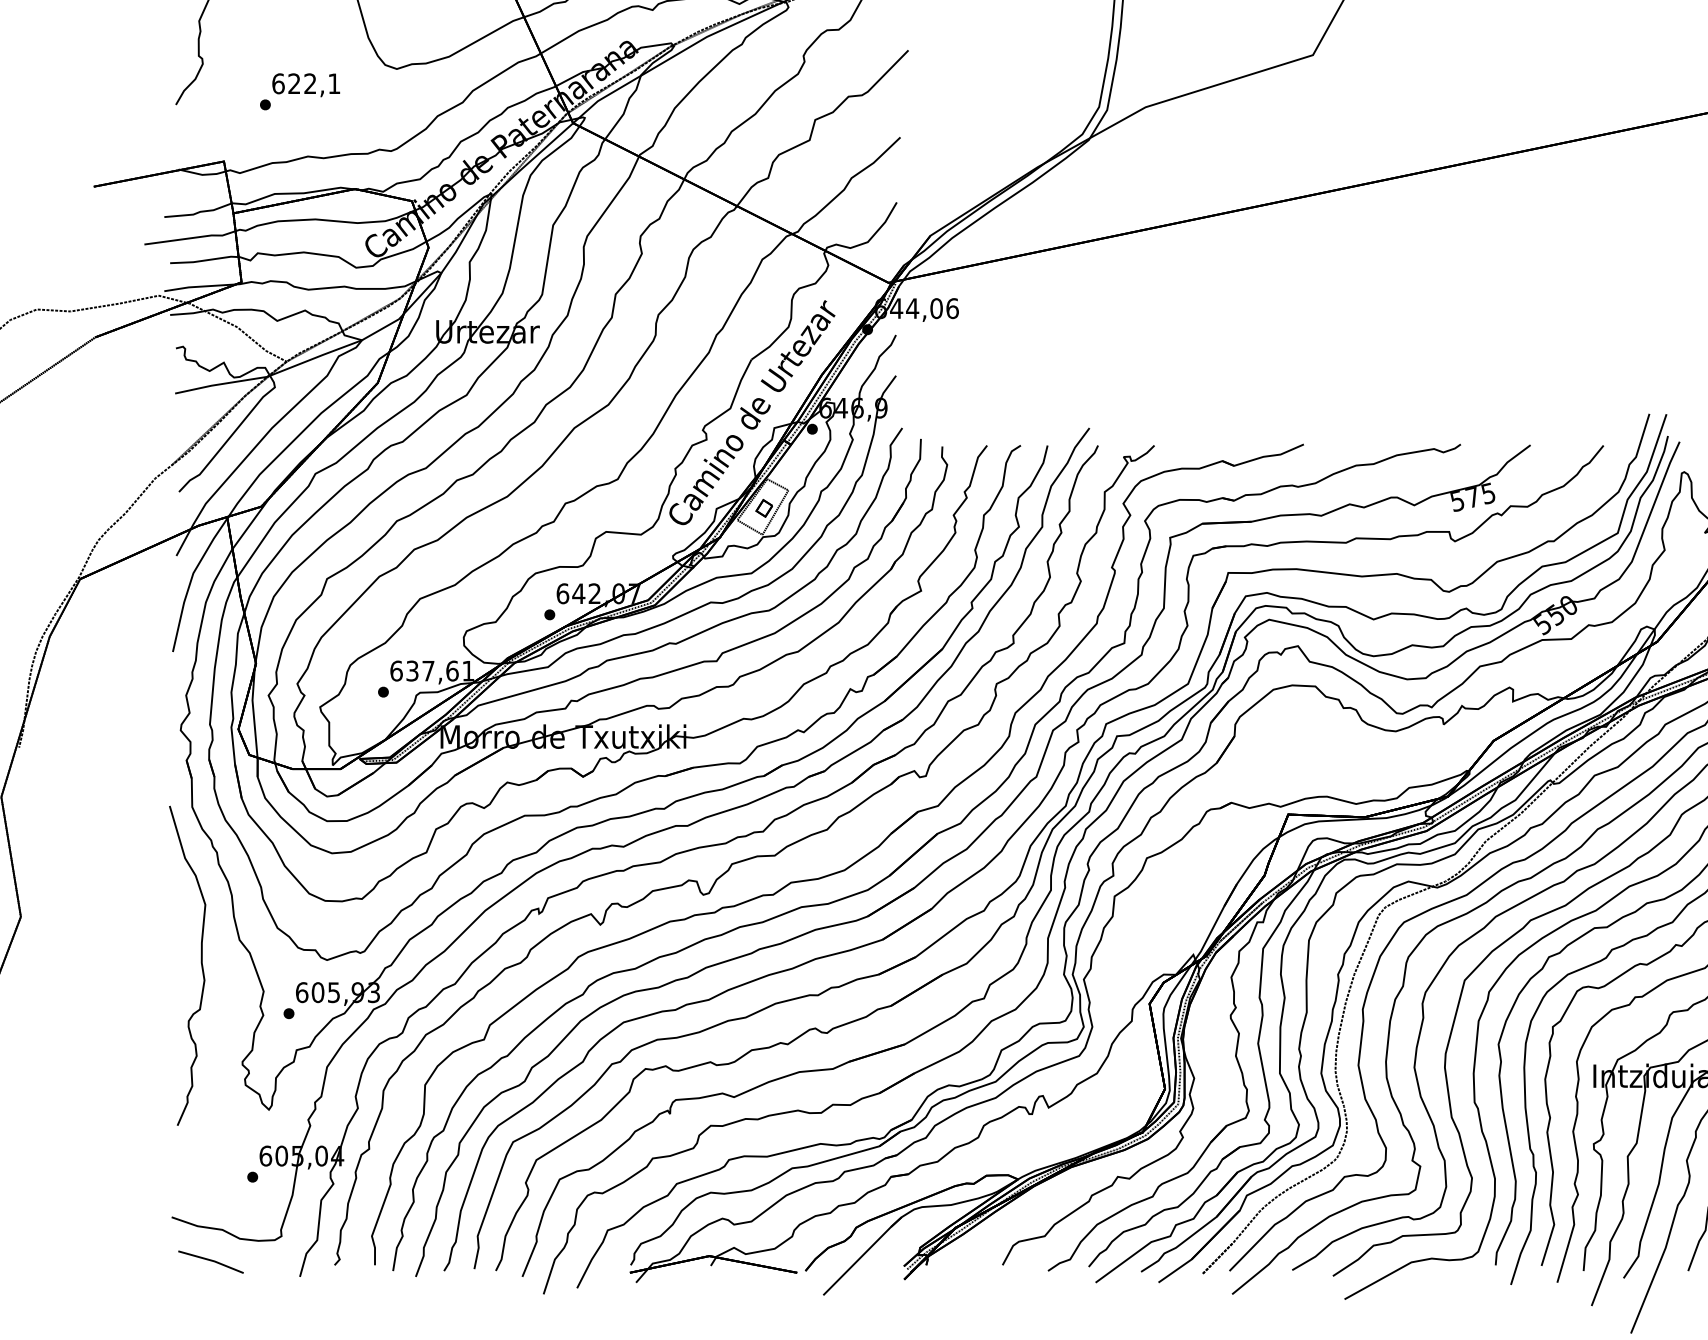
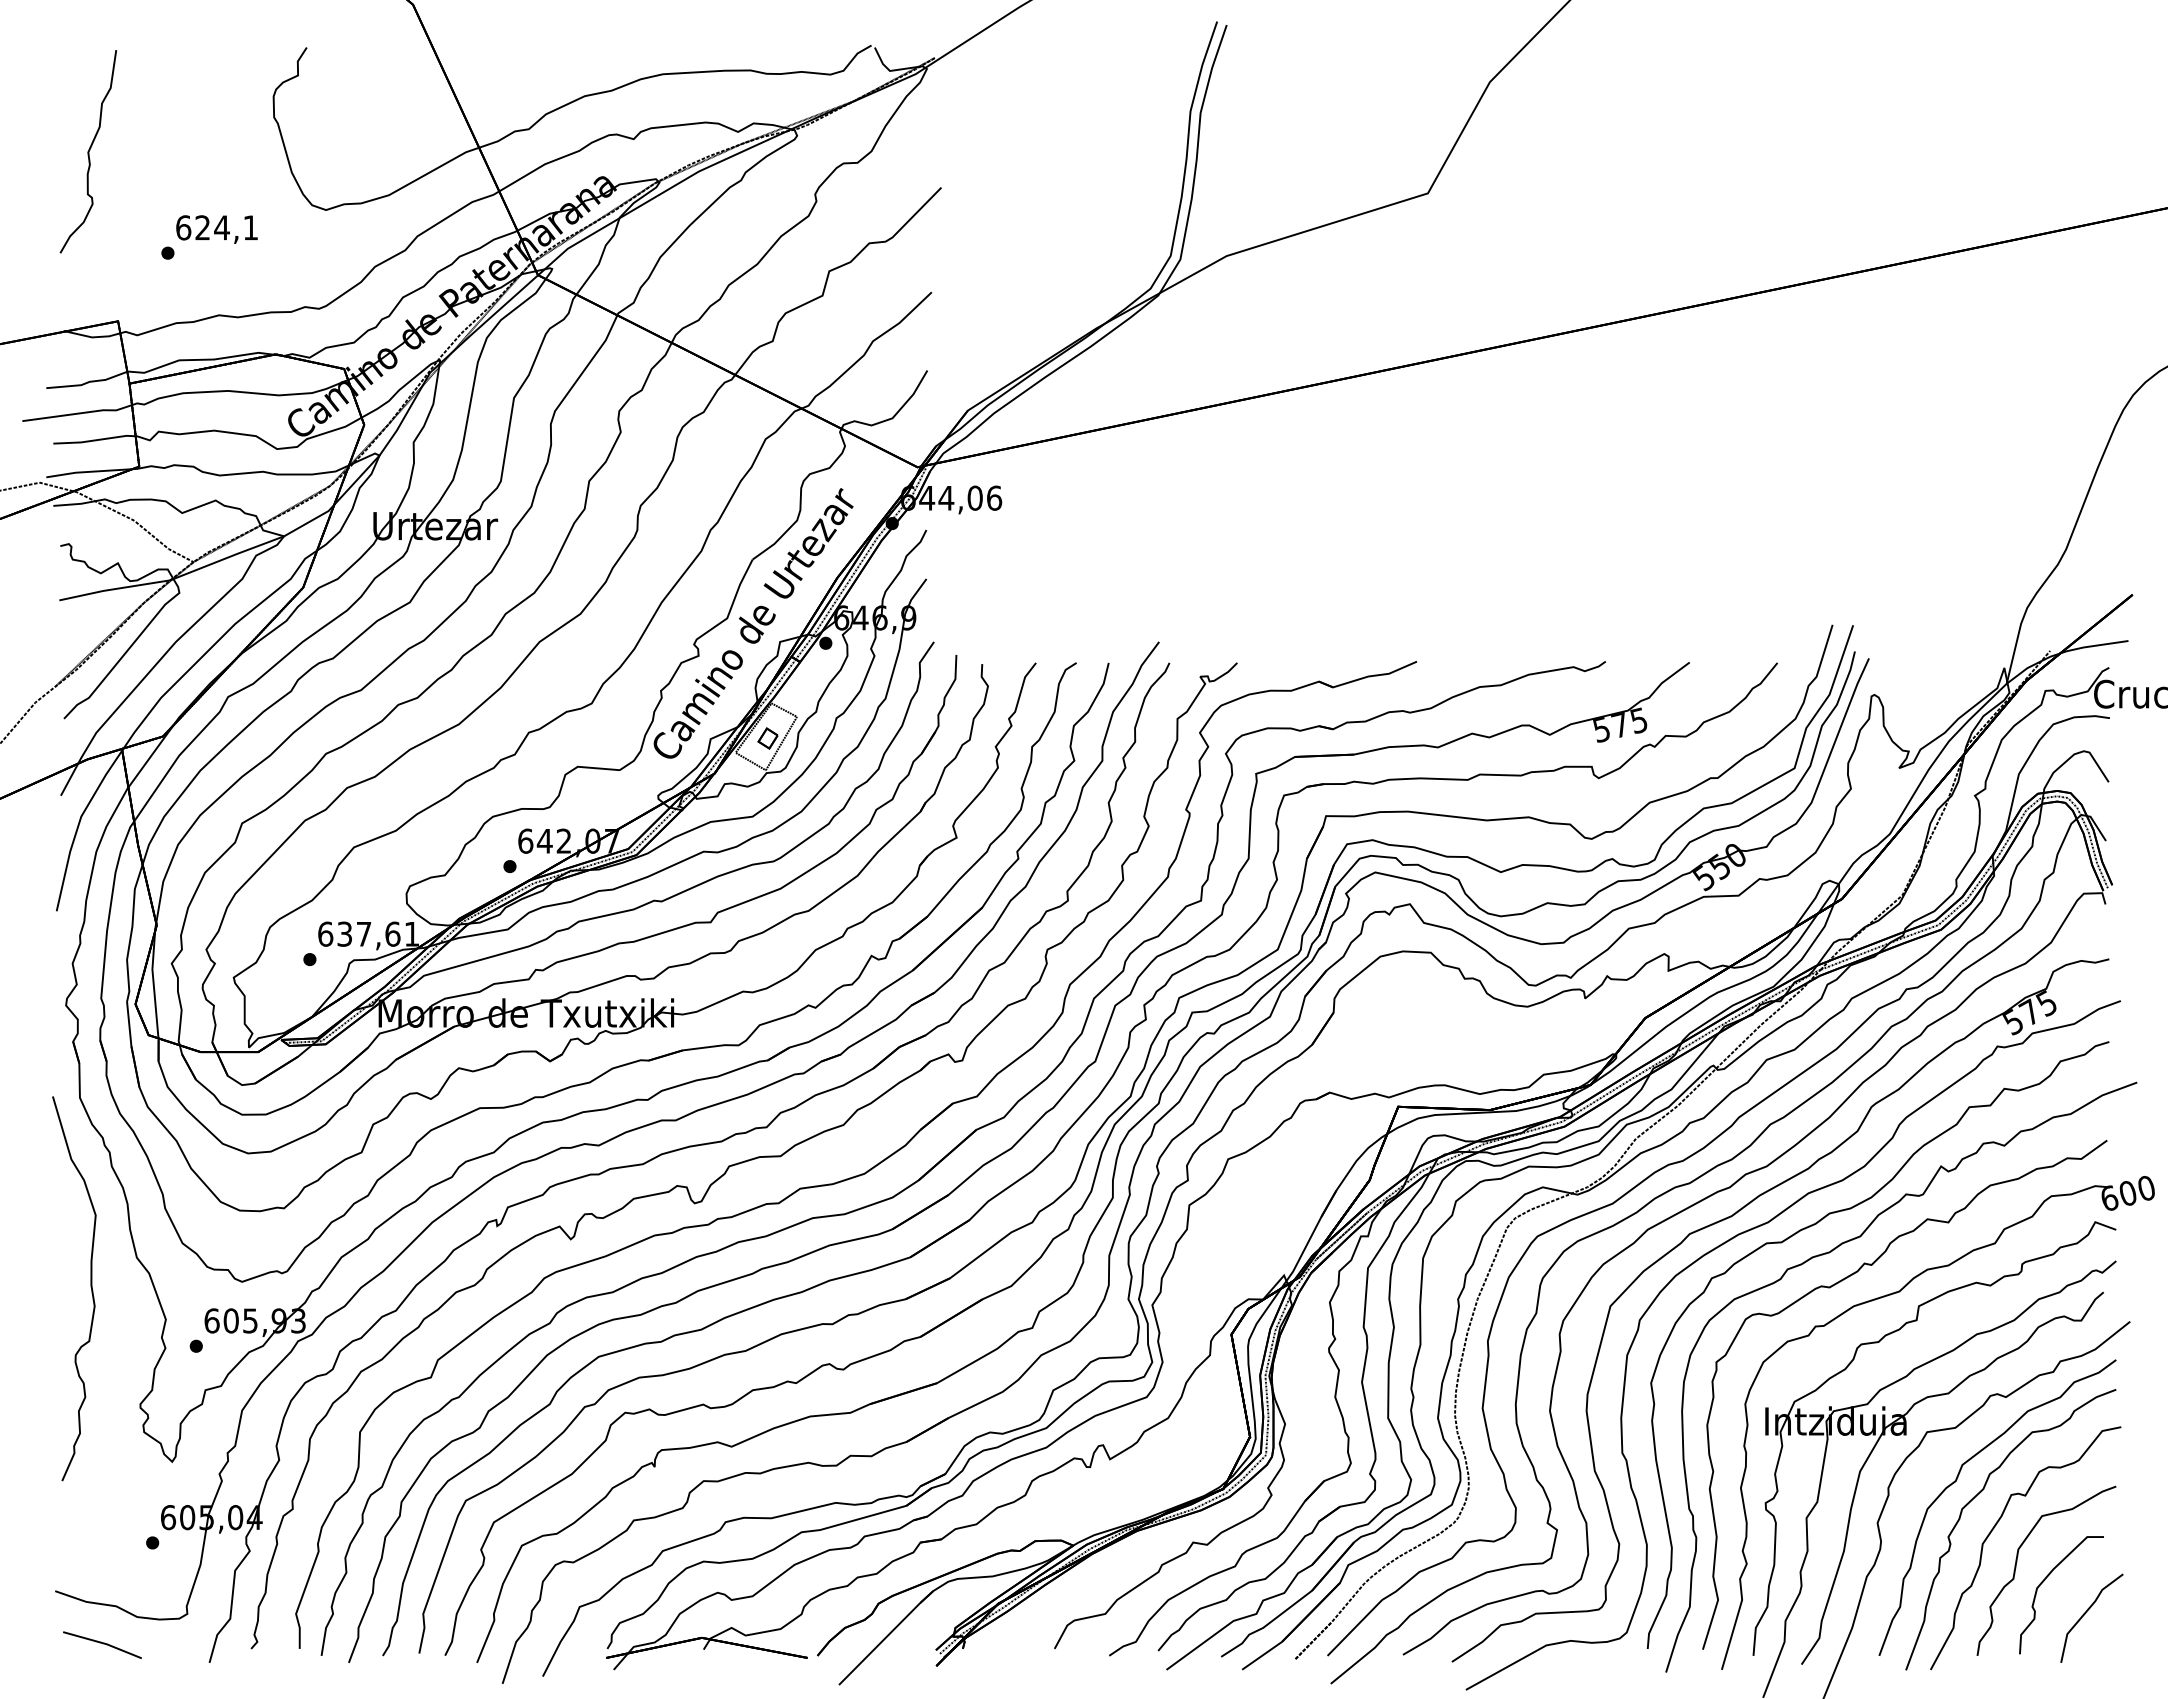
text: (309, 83) -> (221, 227), 622,1 -> 624,1

